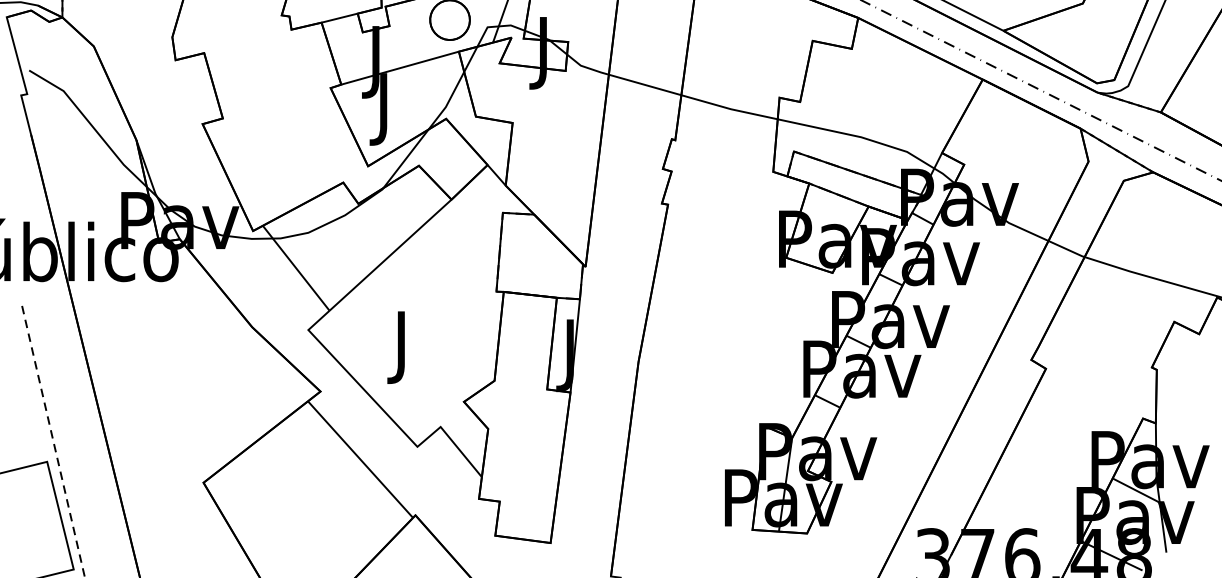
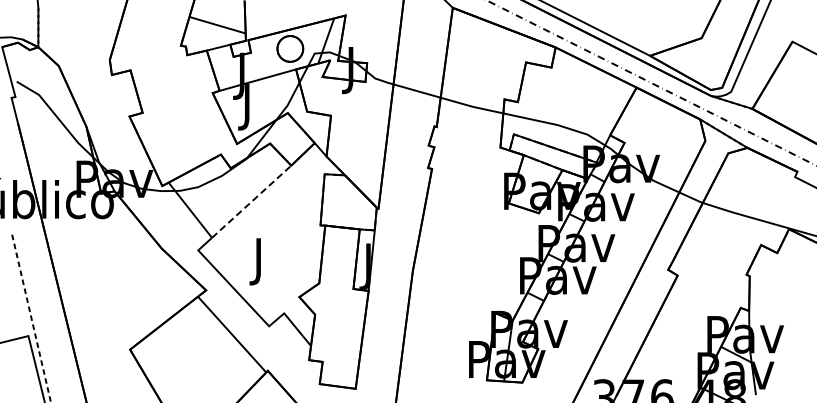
line: (390, 254) -> (251, 201), solid -> dashed

